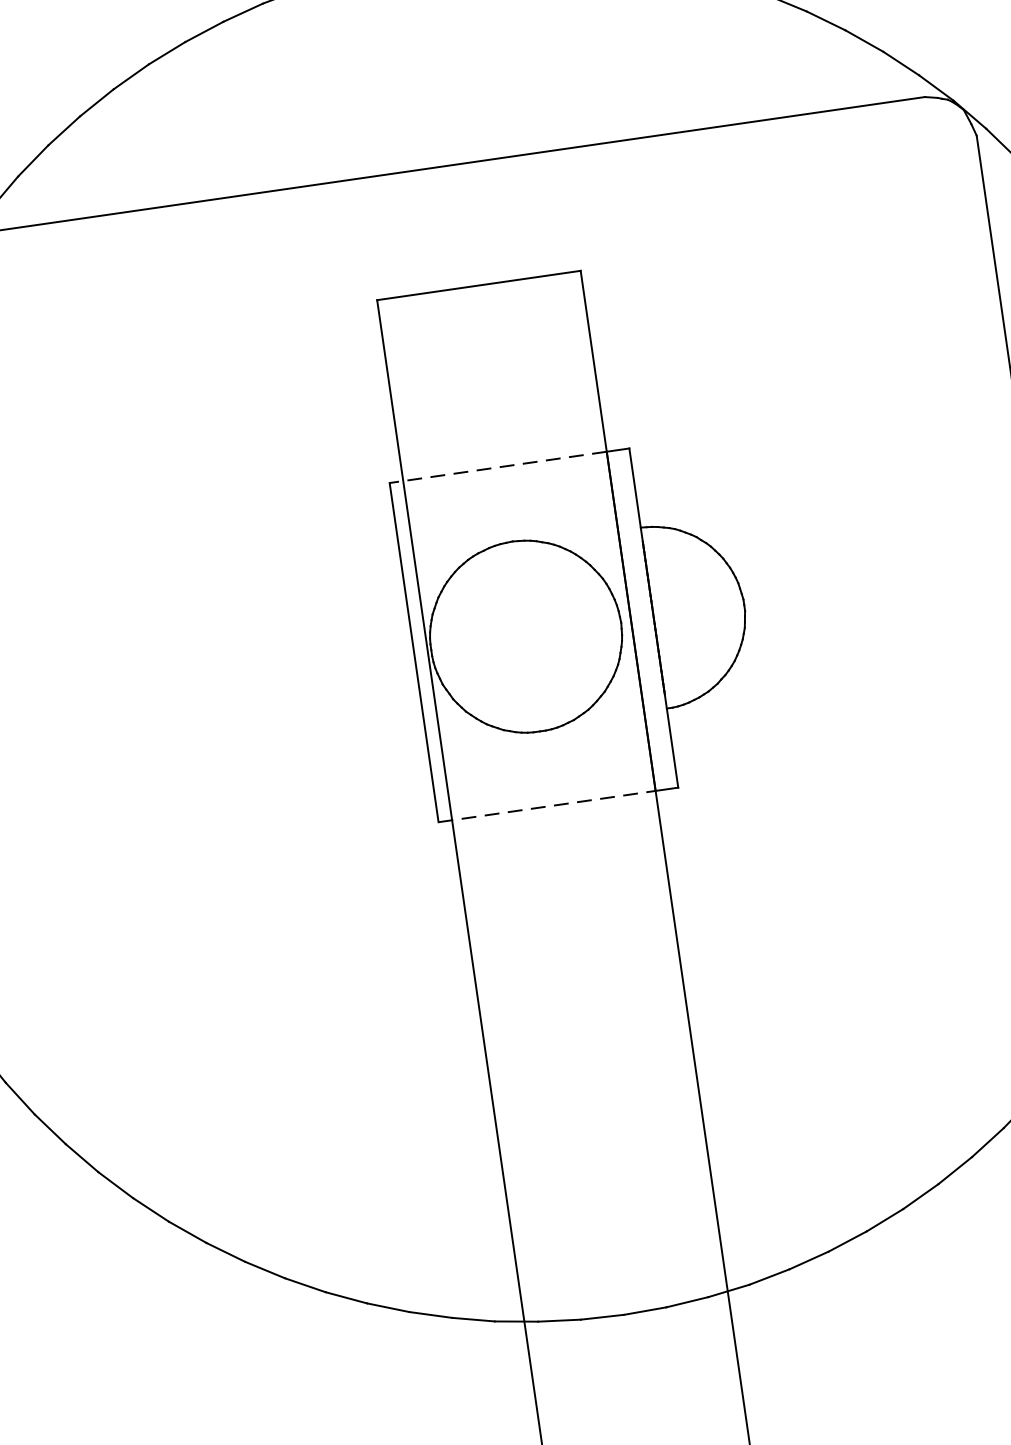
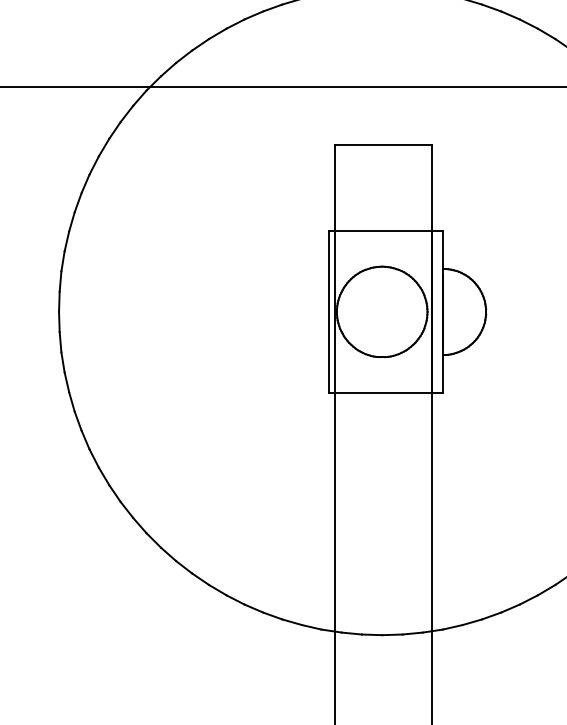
line: (498, 468) -> (380, 231), dashed -> solid
line: (546, 806) -> (380, 392), dashed -> solid

